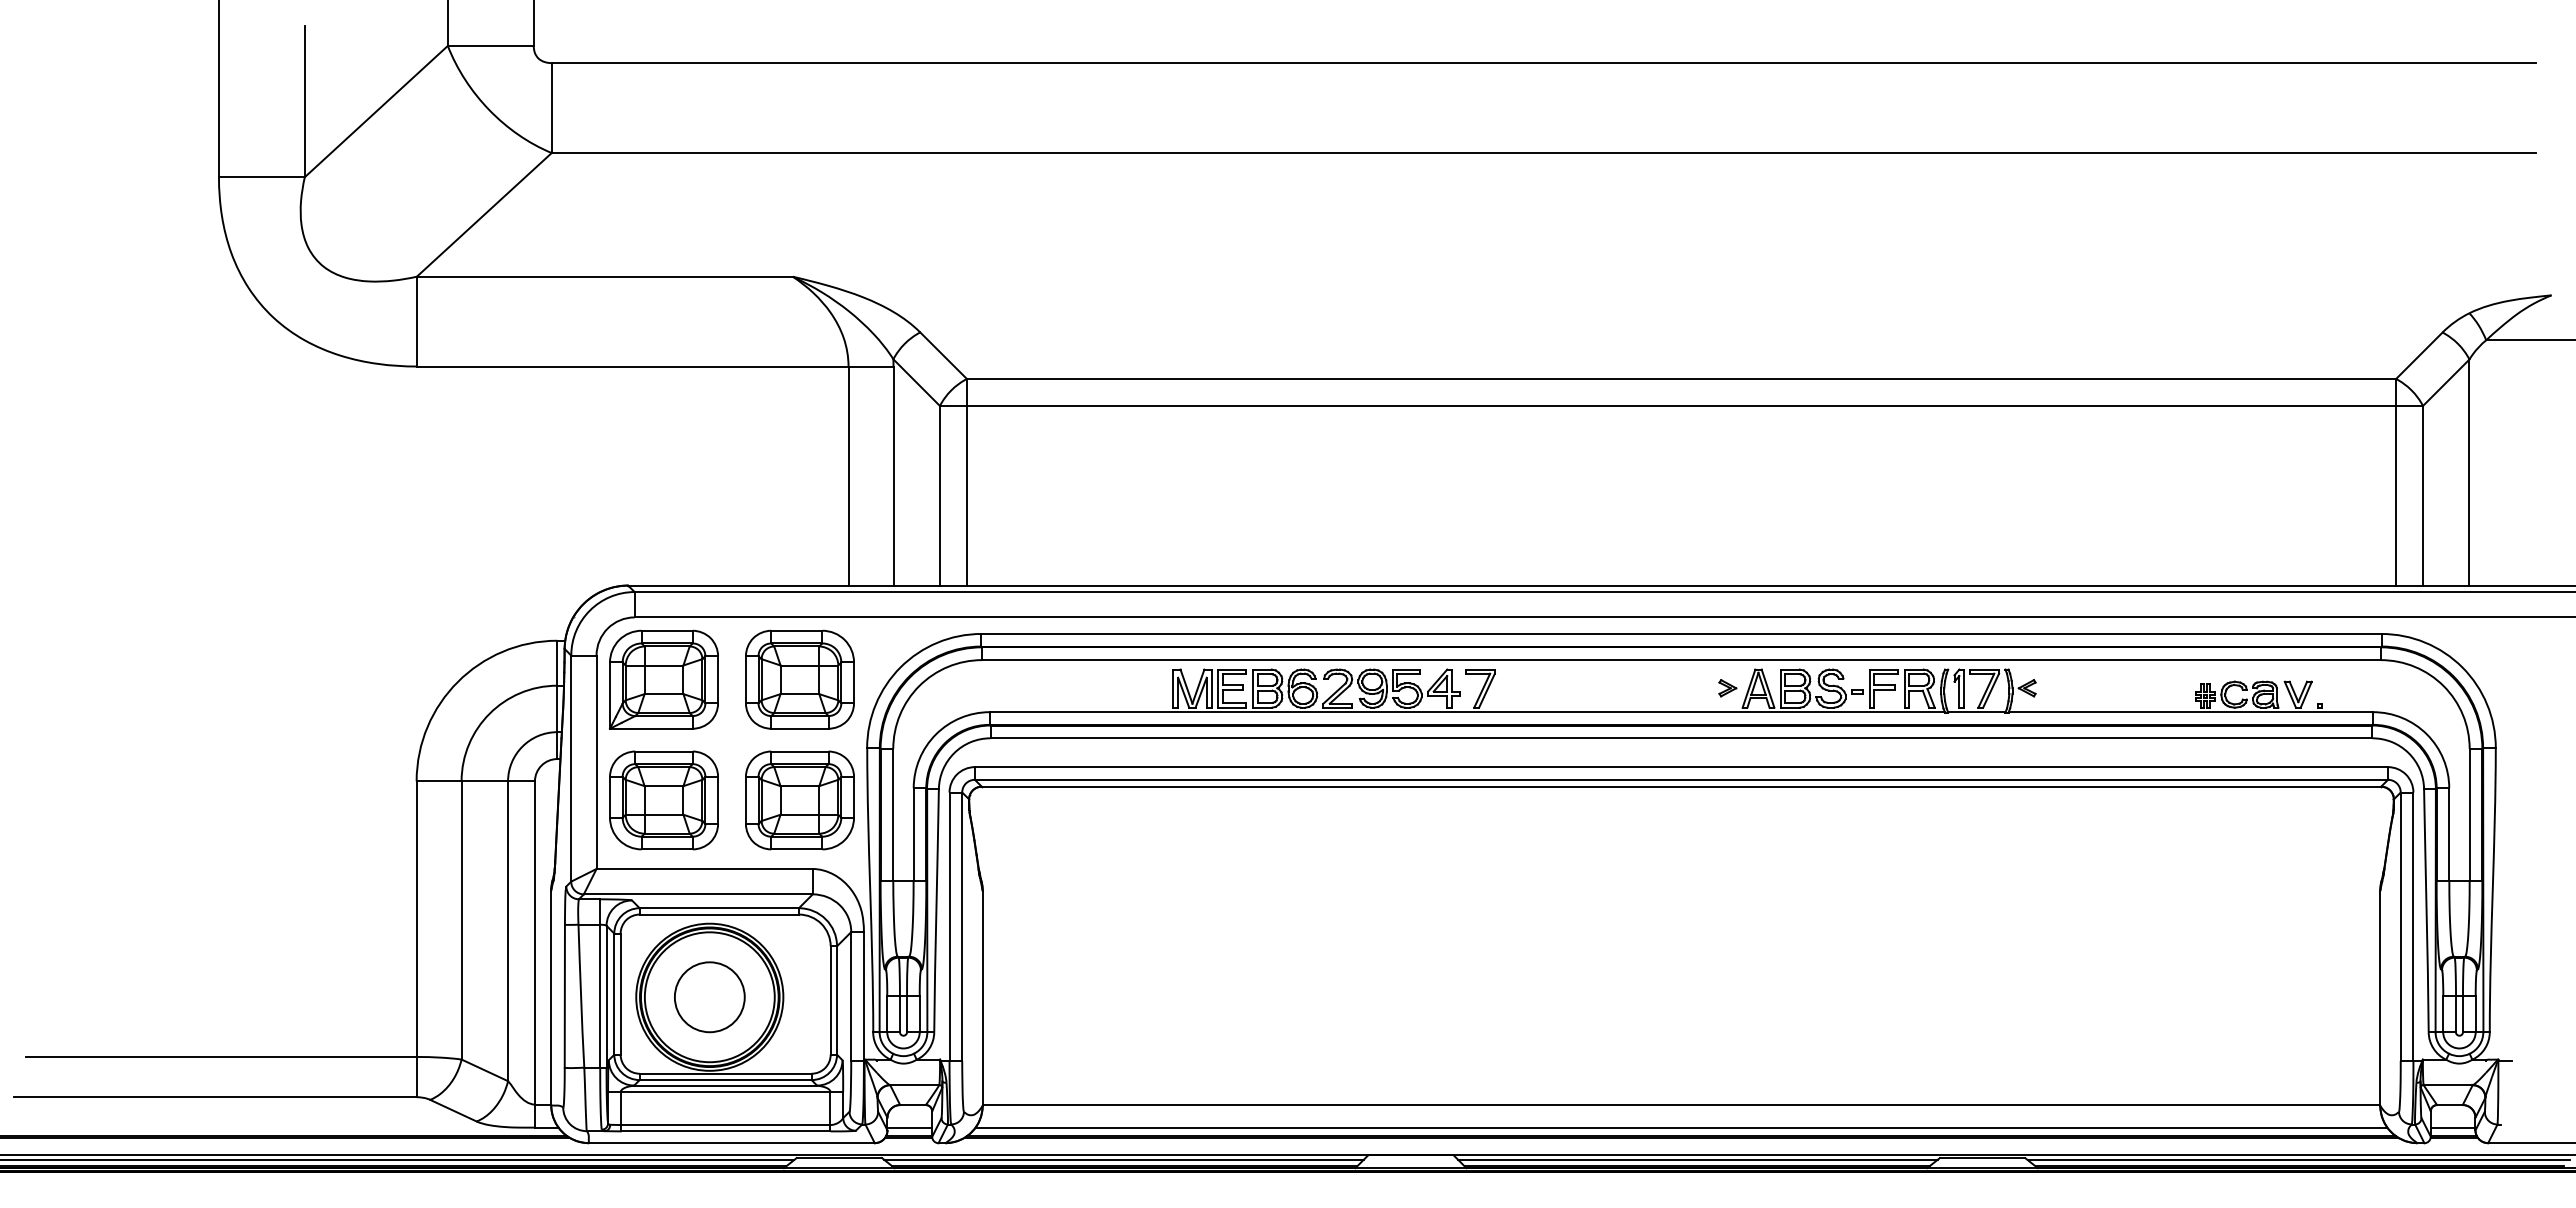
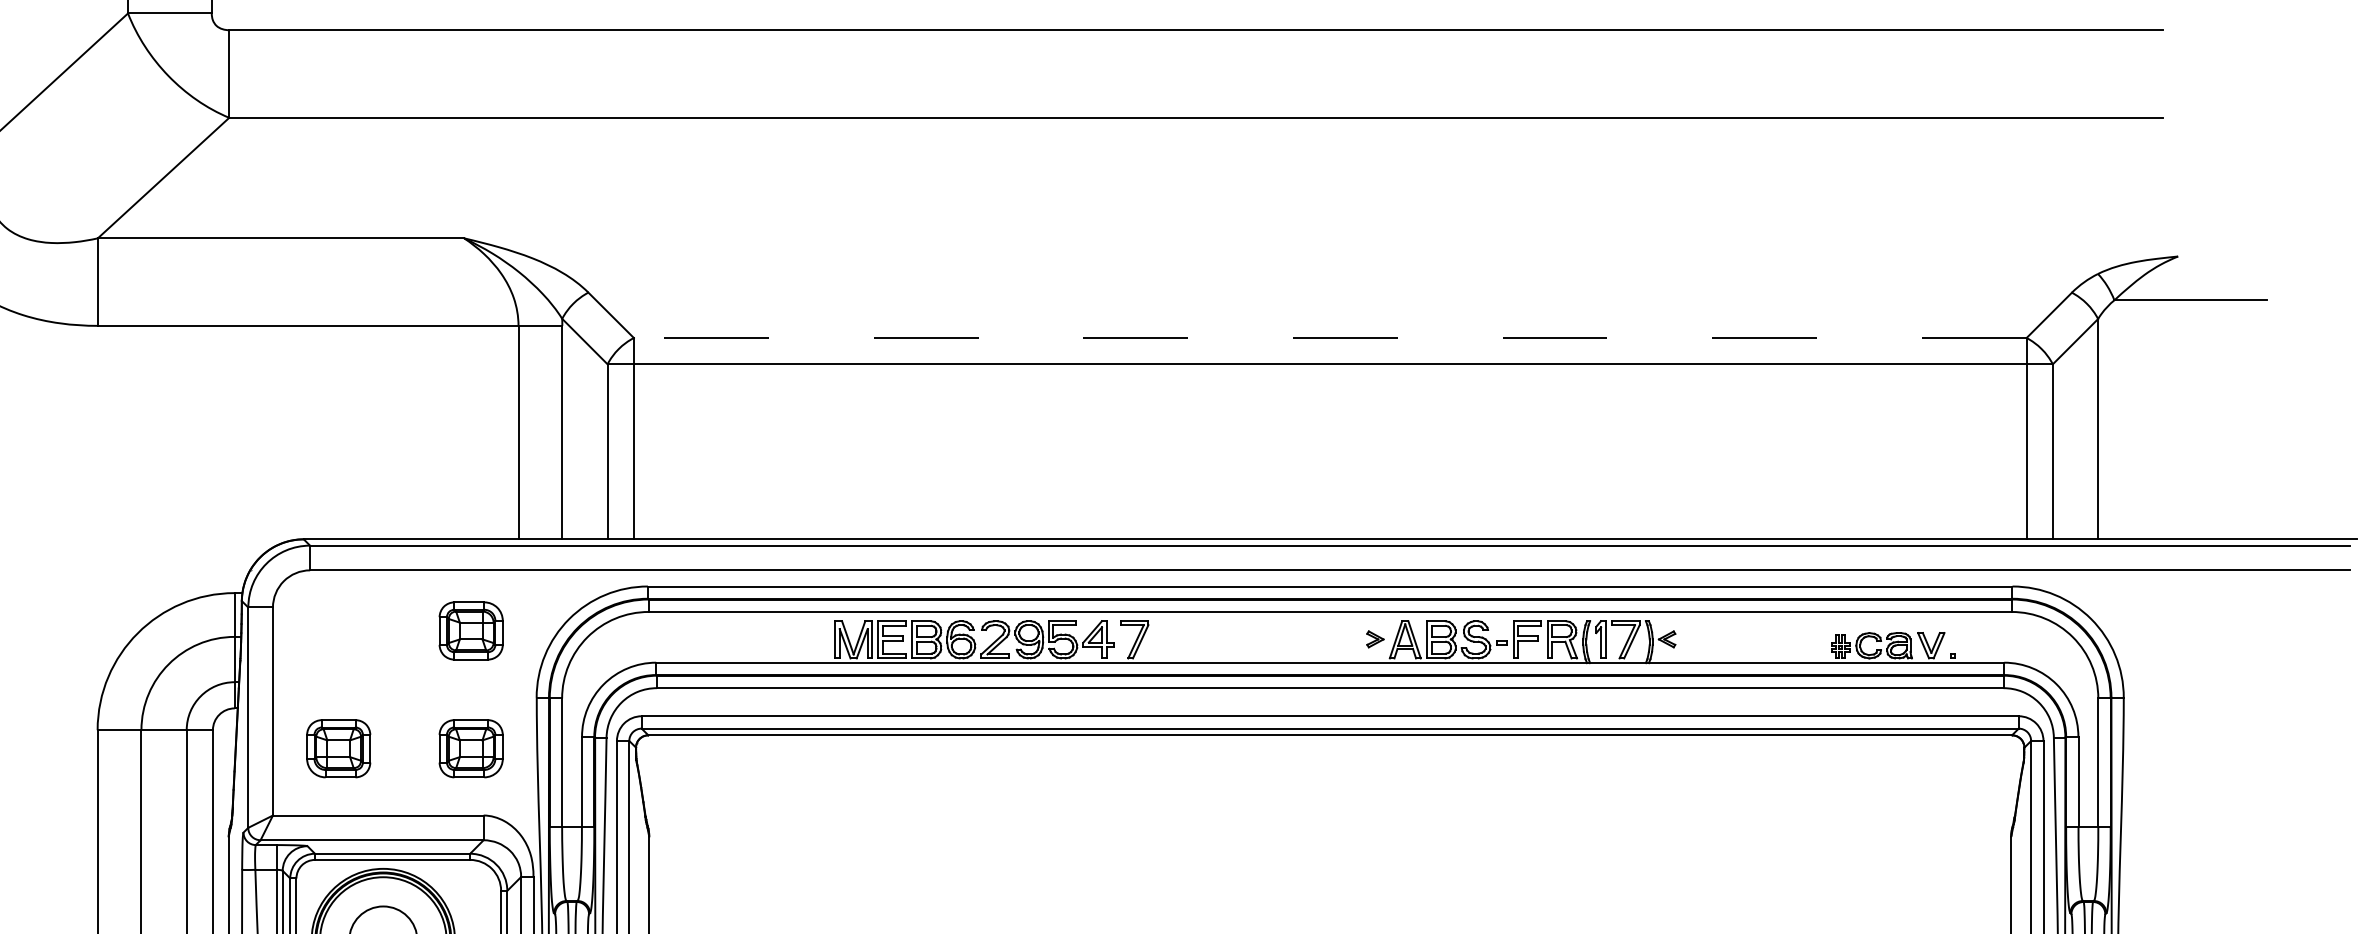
line: (1681, 379) -> (1330, 338), solid -> dashed
part: (663, 679) -> (338, 630), removed
part: (799, 679) -> (470, 630), size x0.6
part: (663, 800) -> (338, 748), size x0.6
part: (799, 800) -> (470, 748), size x0.6

